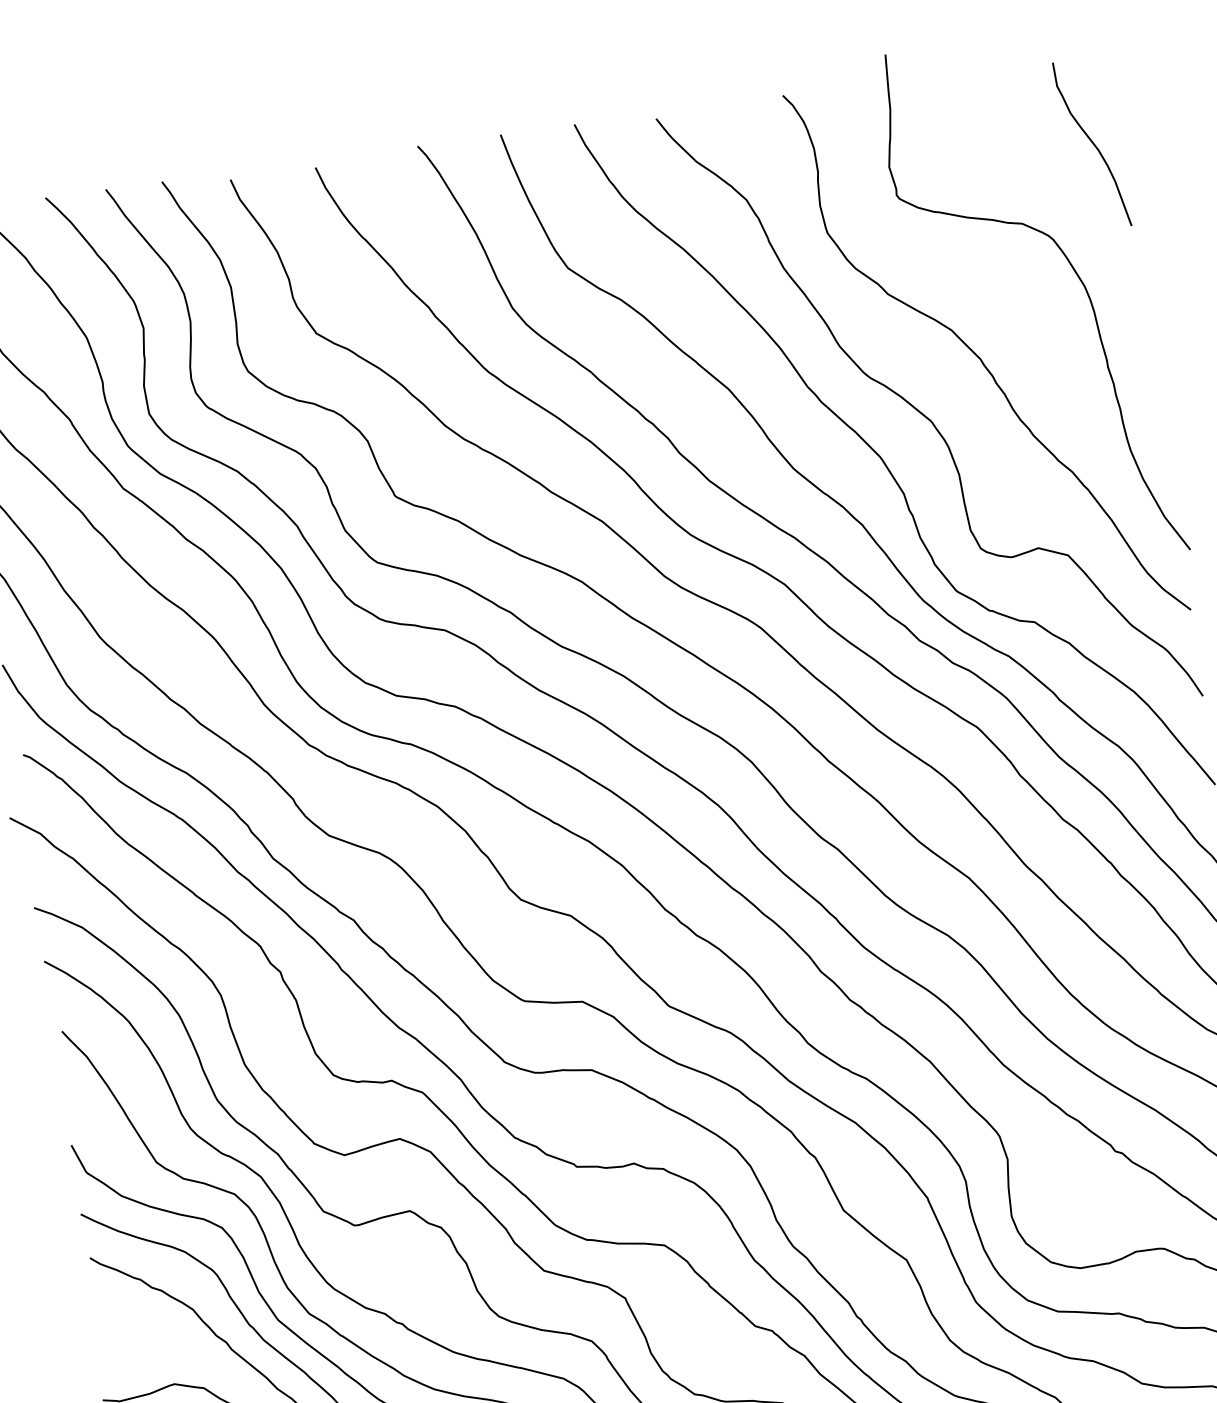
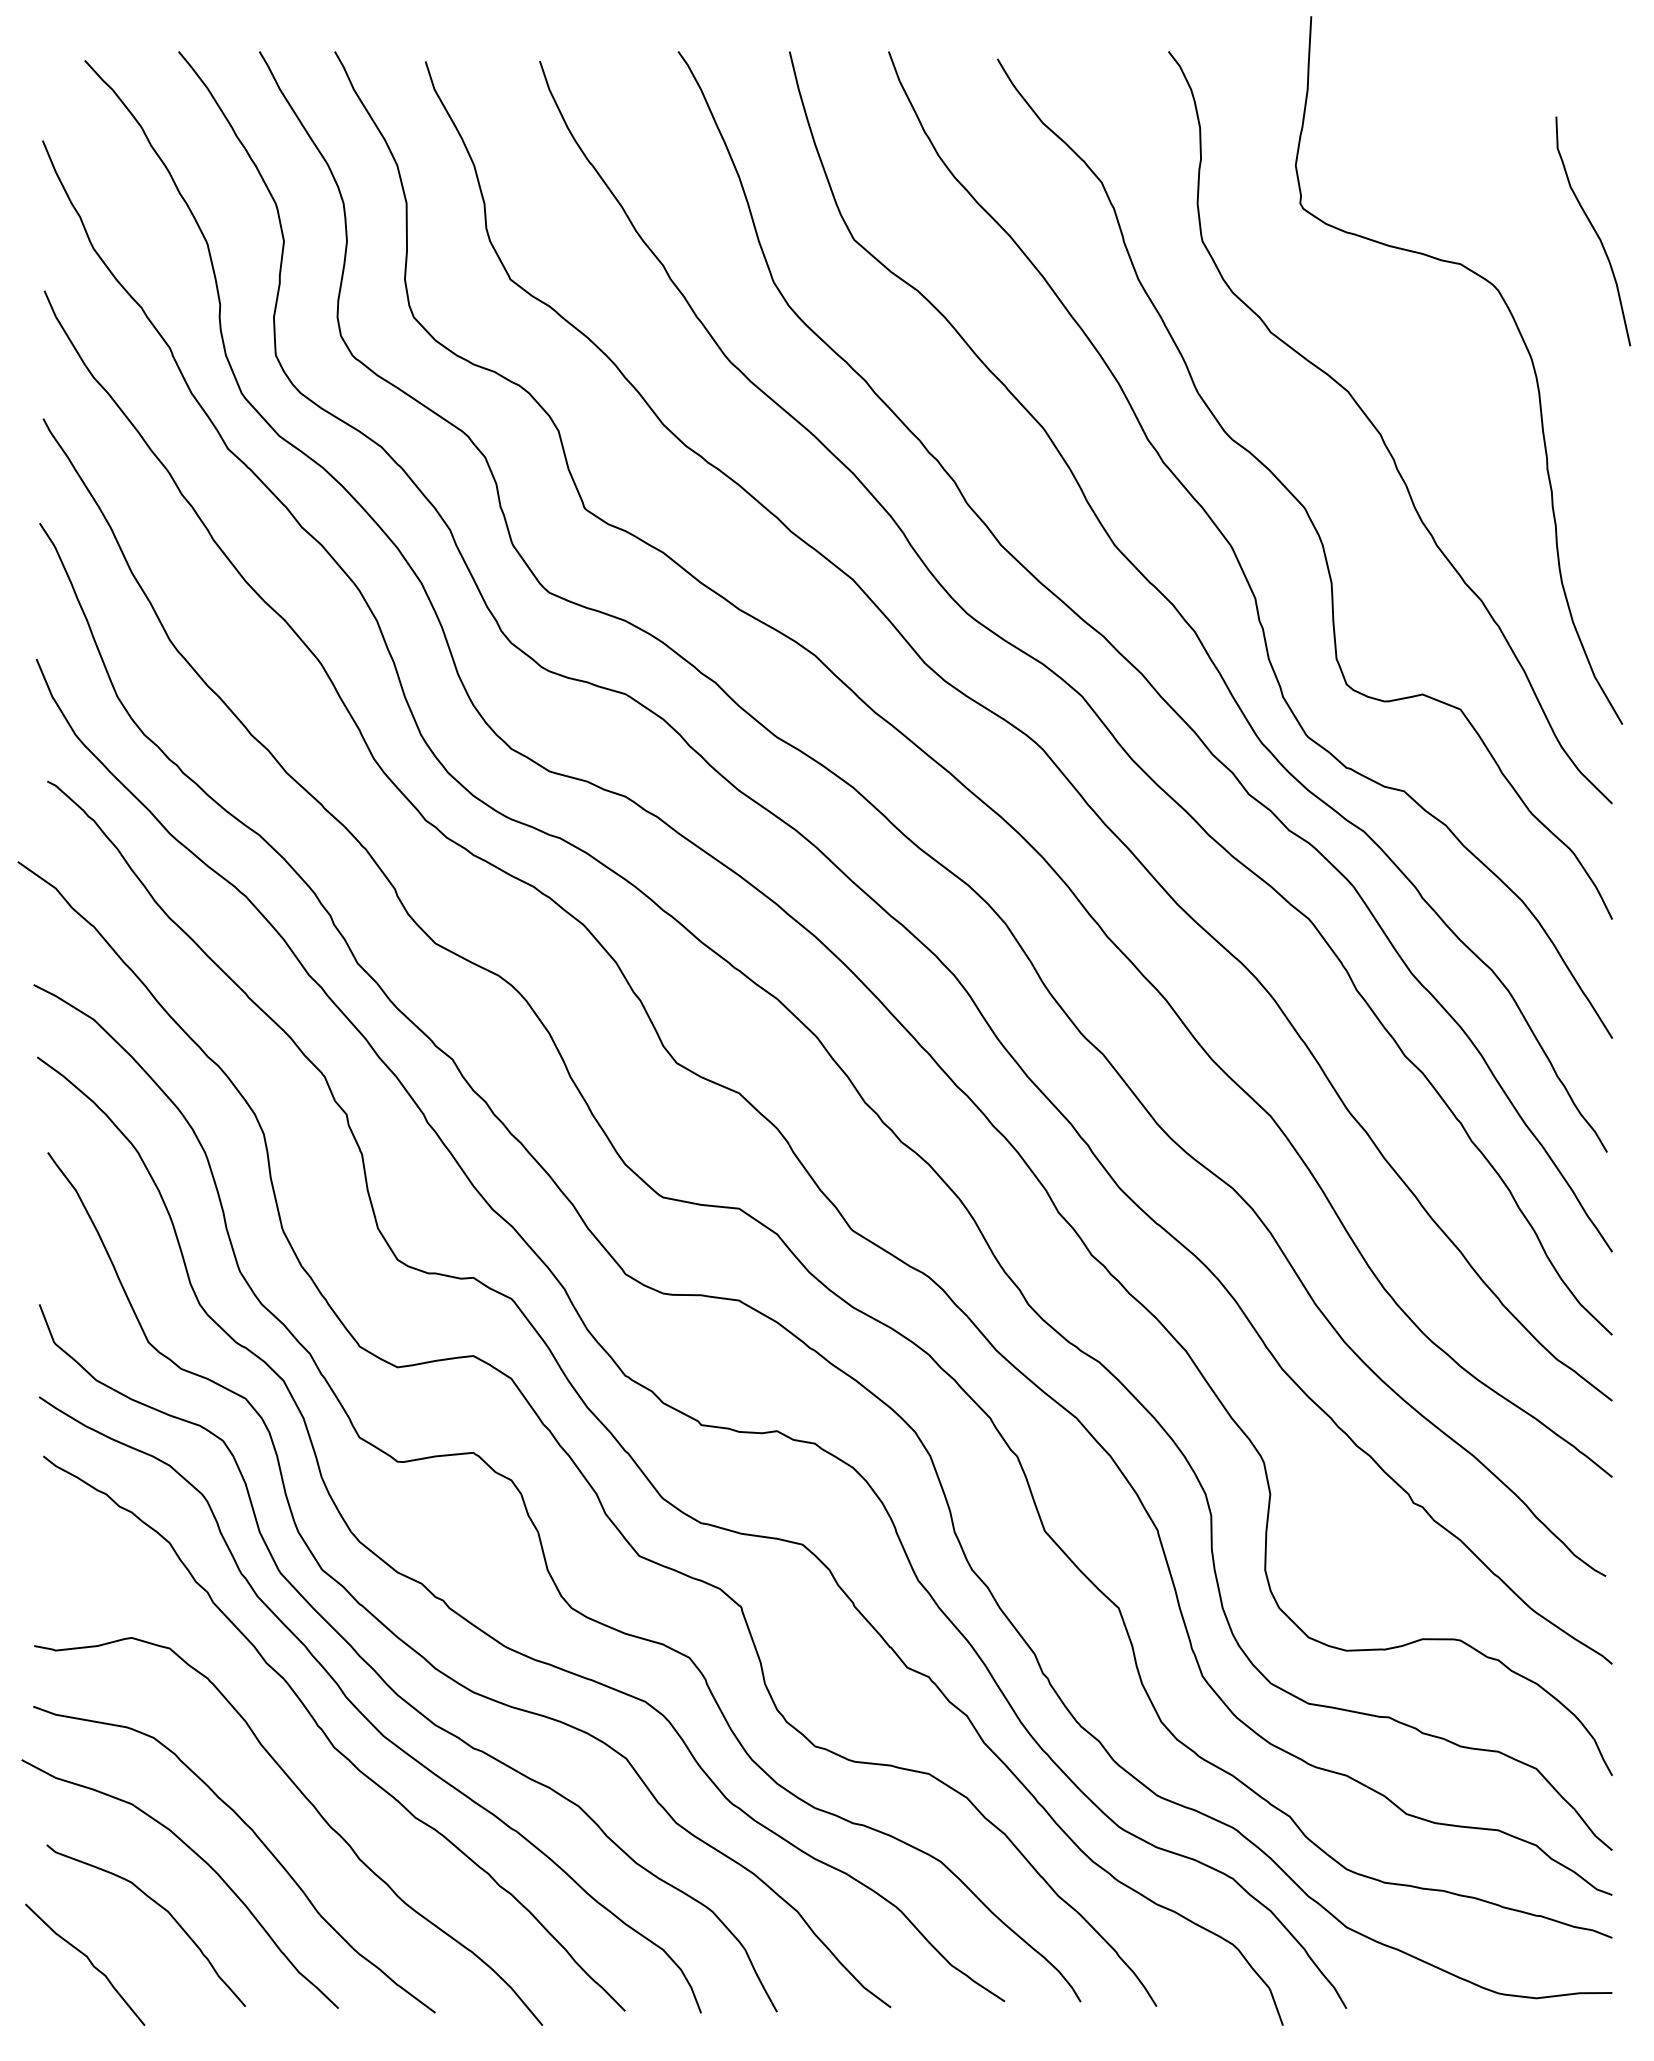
curve: (1092, 143) -> (1593, 230), moved

